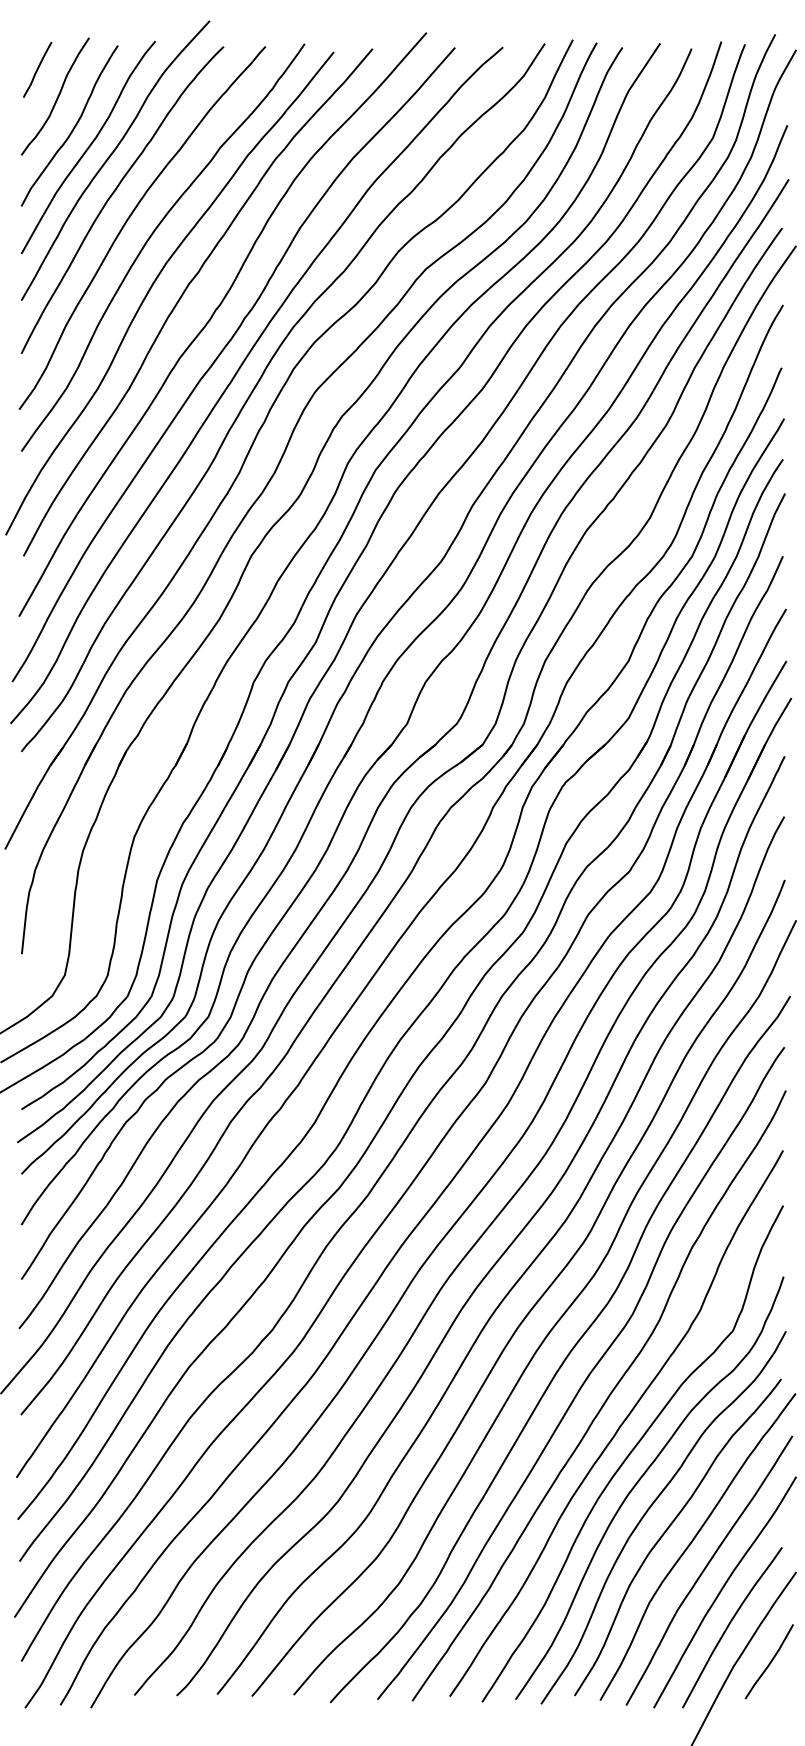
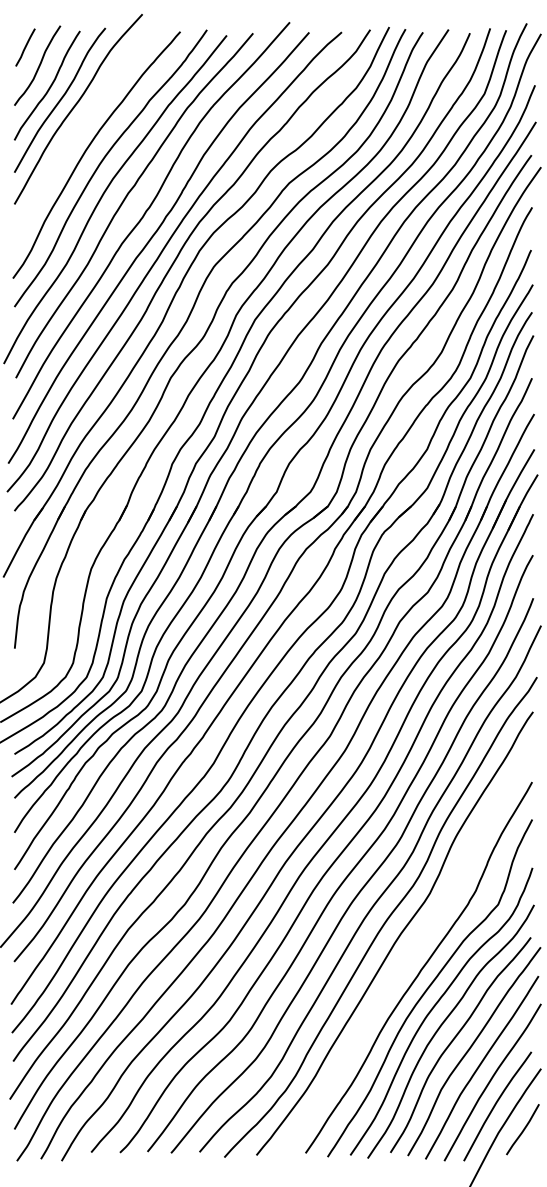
curve: (114, 194) -> (77, 132), removed
curve: (604, 1401) -> (410, 952), removed

